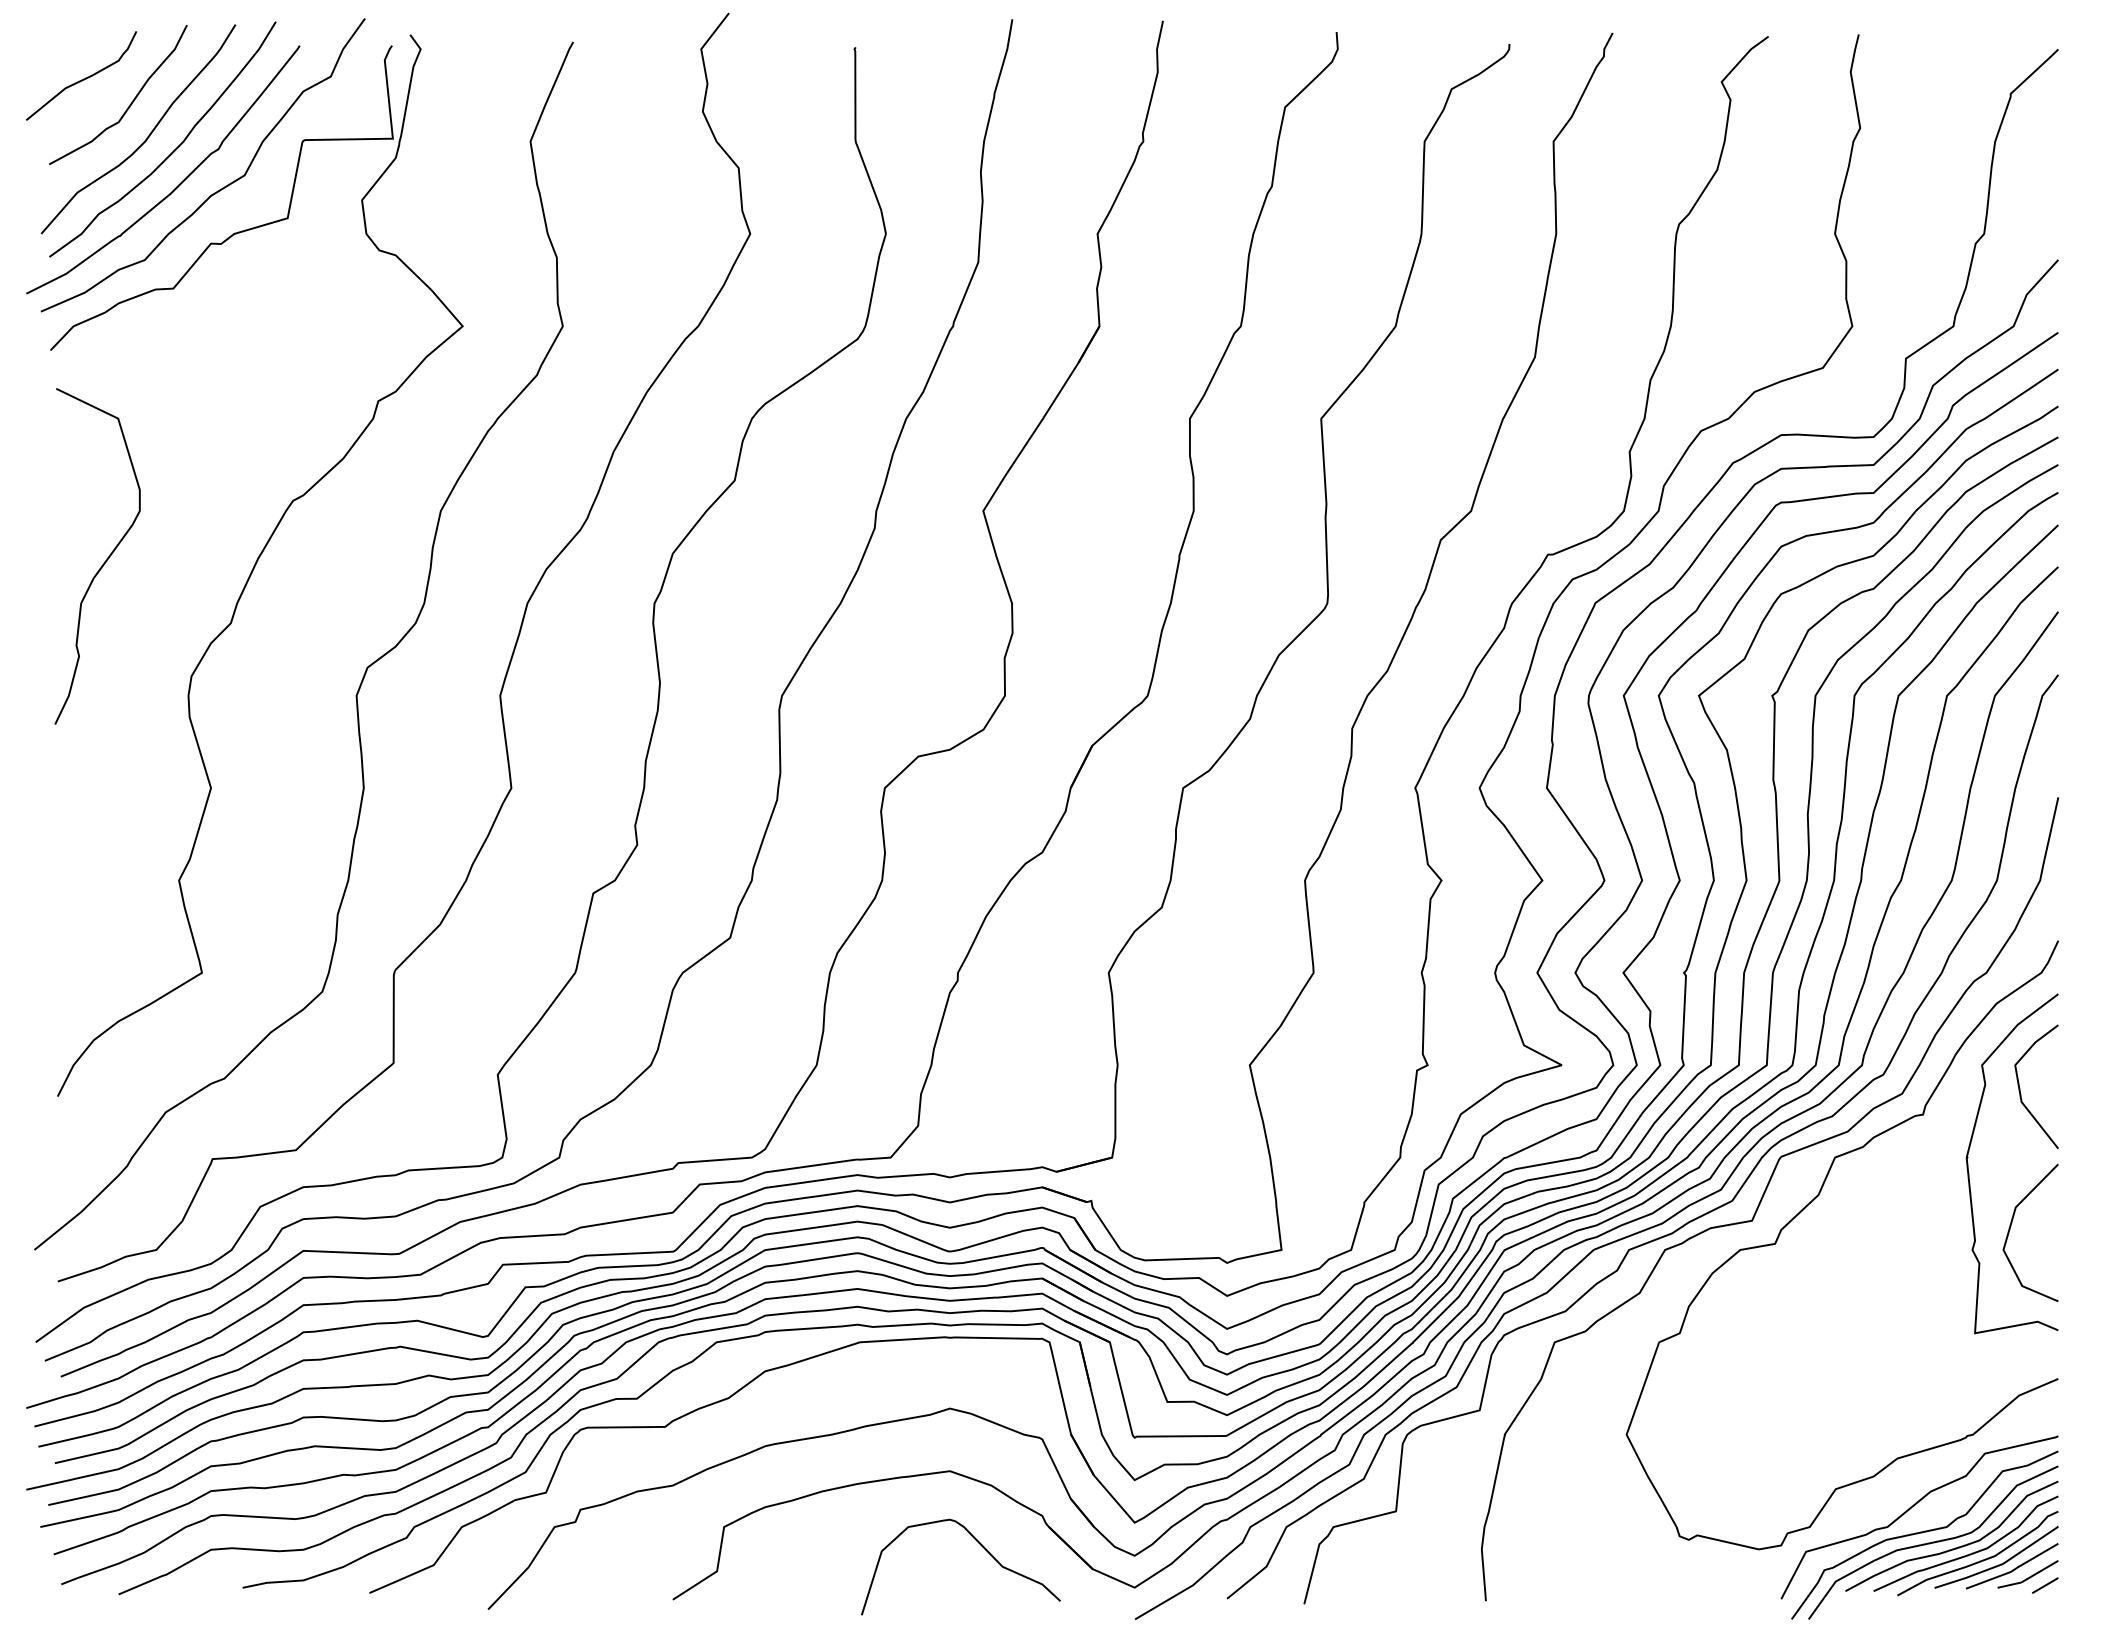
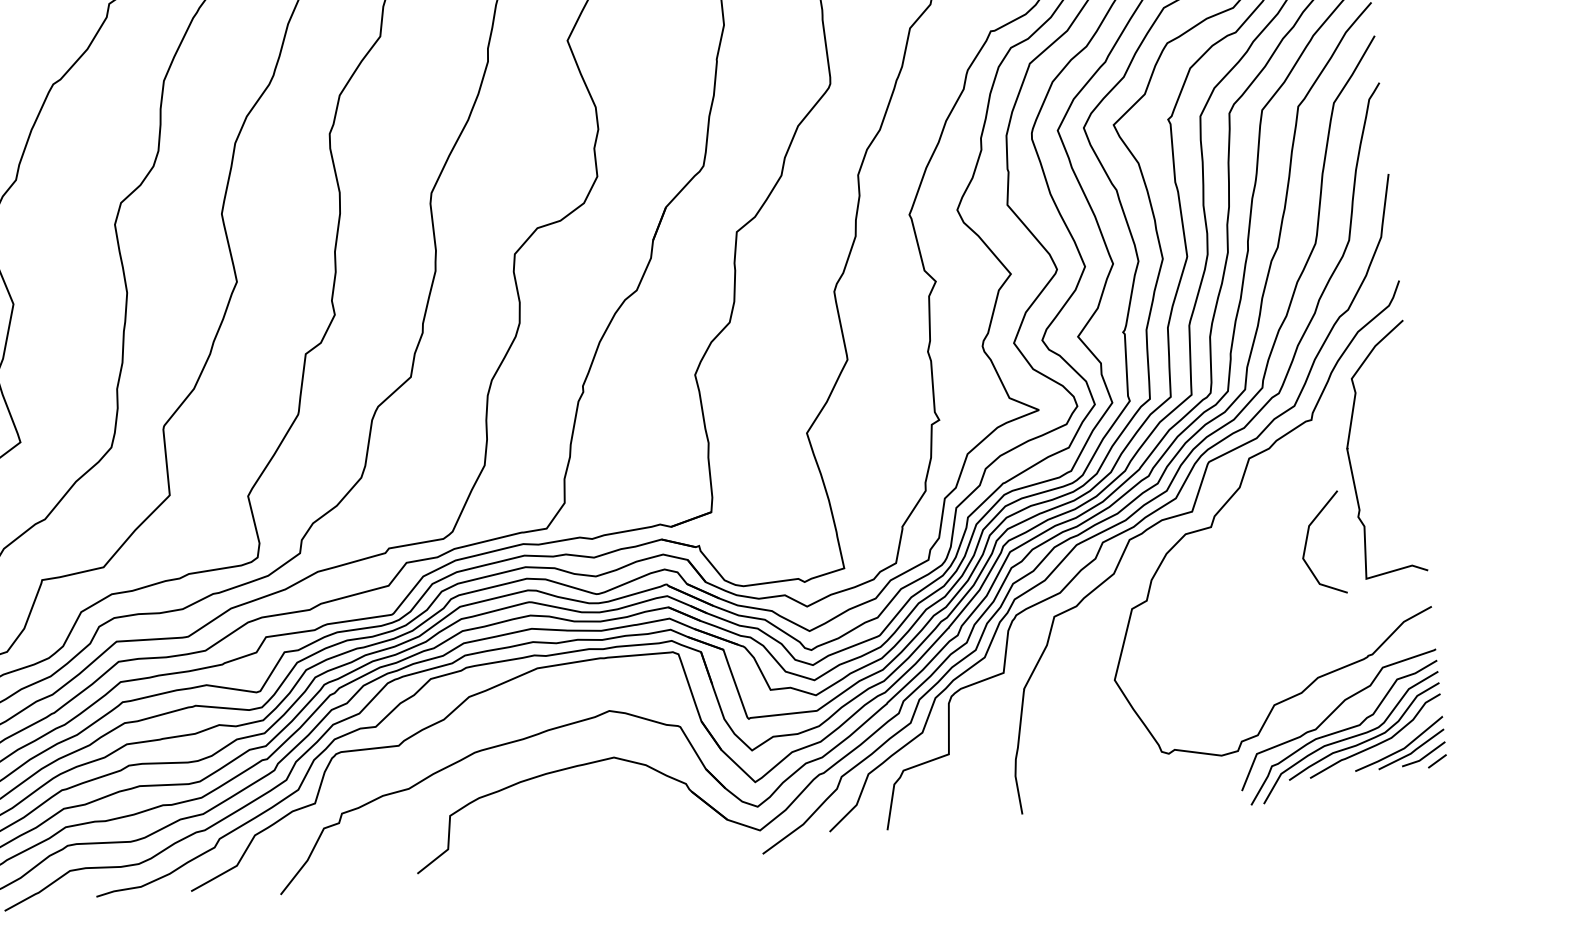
line: (2020, 1088) -> (1382, 393), removed
line: (2011, 1226) -> (1307, 540), moved
curve: (980, 1545) -> (642, 810), removed
curve: (1979, 1560) -> (1386, 747), removed

